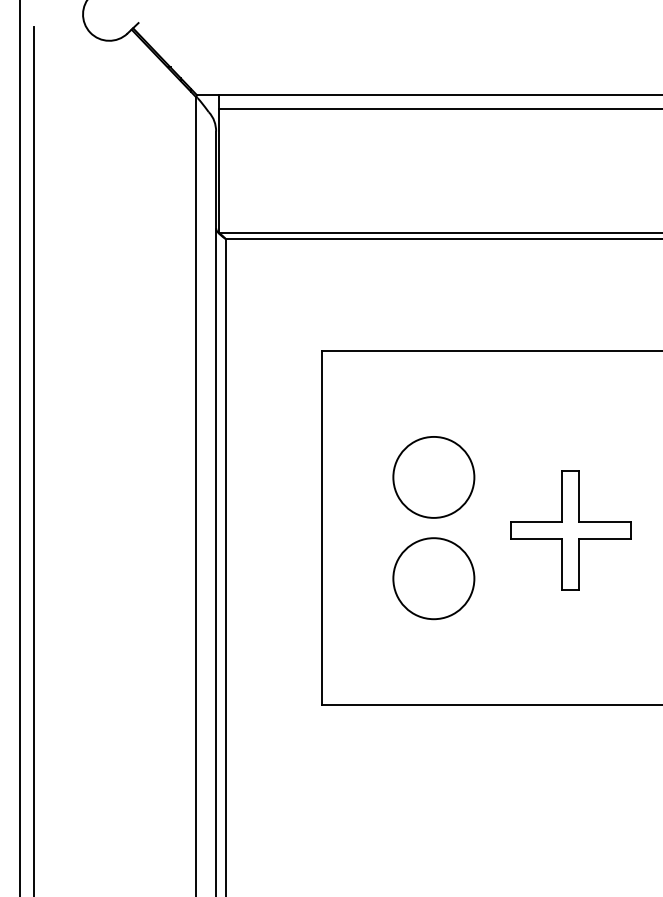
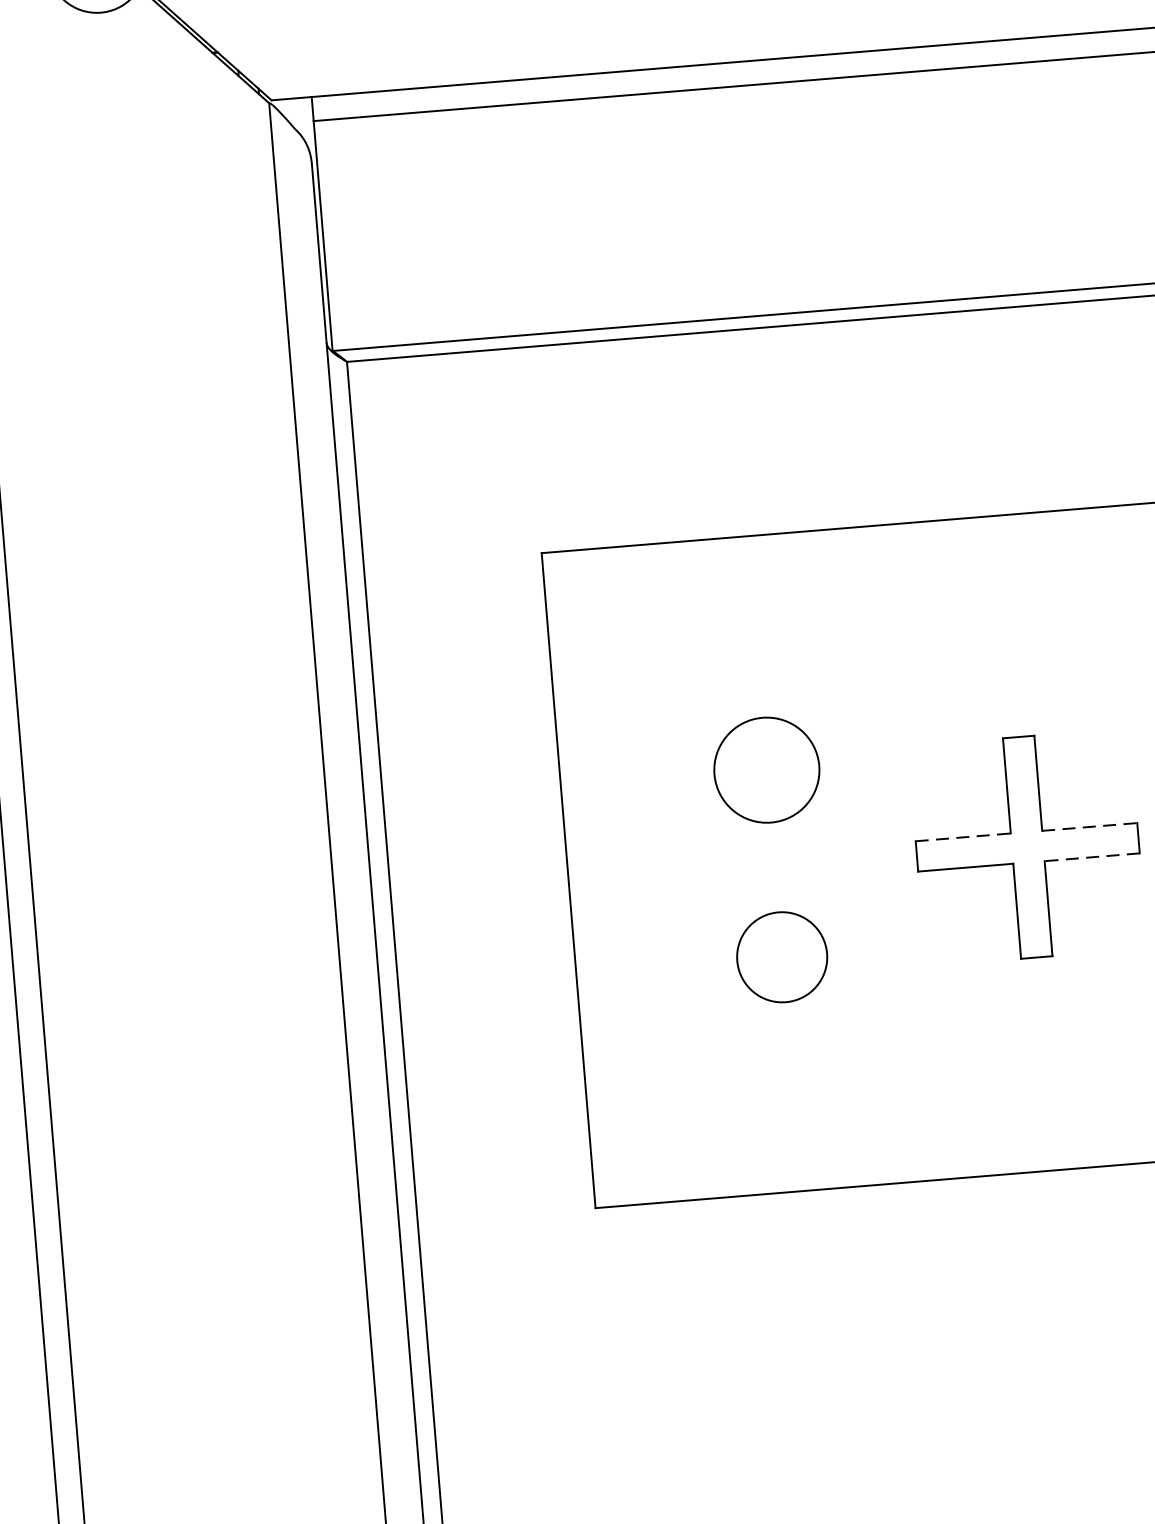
circle: (433, 477) -> (766, 770), size x0.7
line: (536, 522) -> (963, 837), solid -> dashed
line: (604, 522) -> (1088, 827), solid -> dashed
line: (604, 538) -> (1091, 857), solid -> dashed
circle: (433, 578) -> (781, 956), size x0.6

